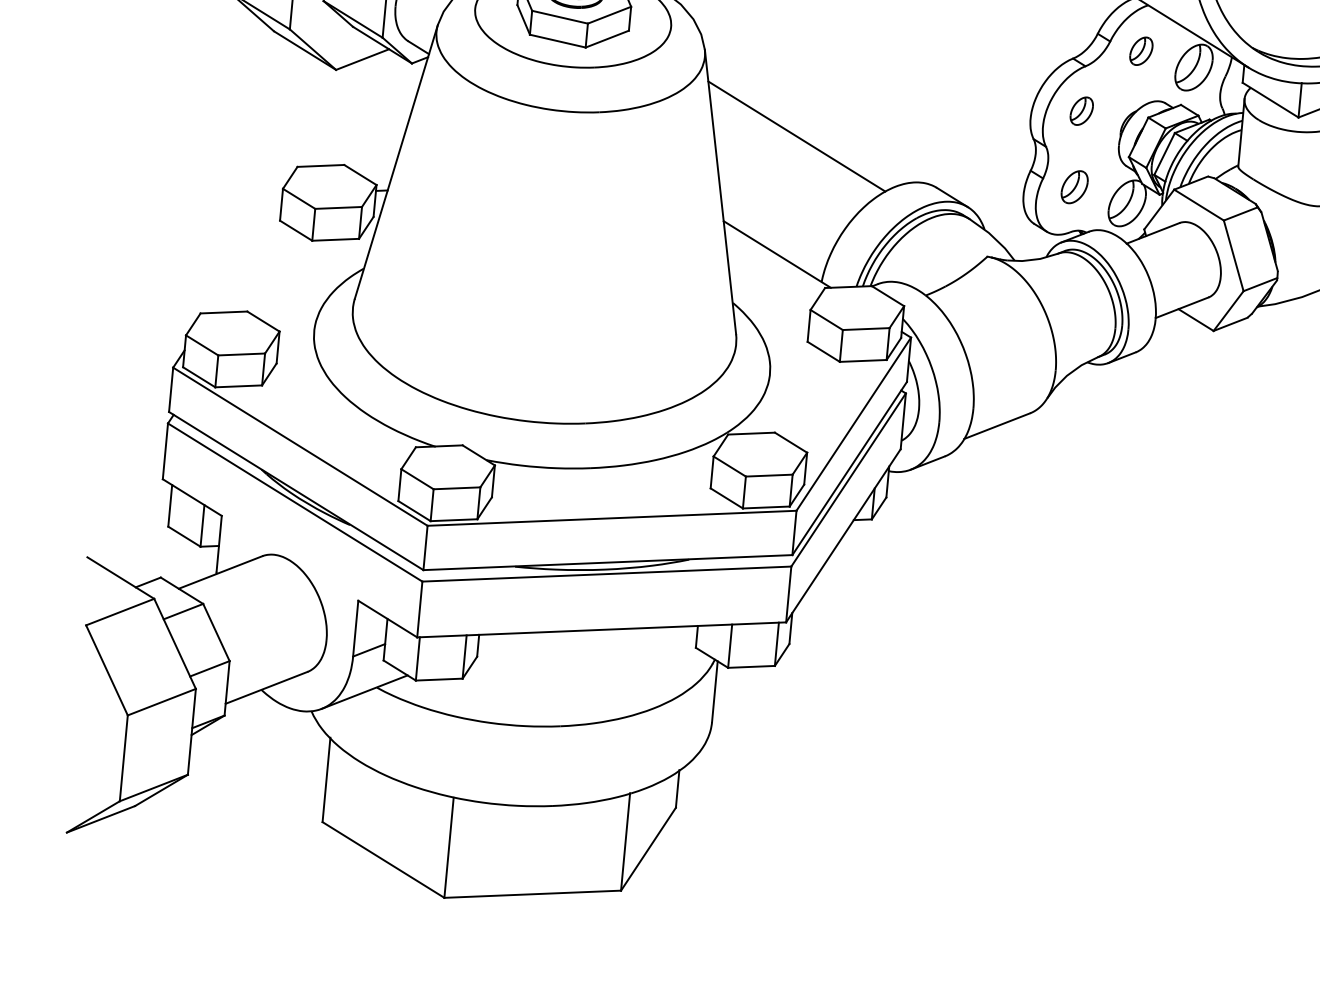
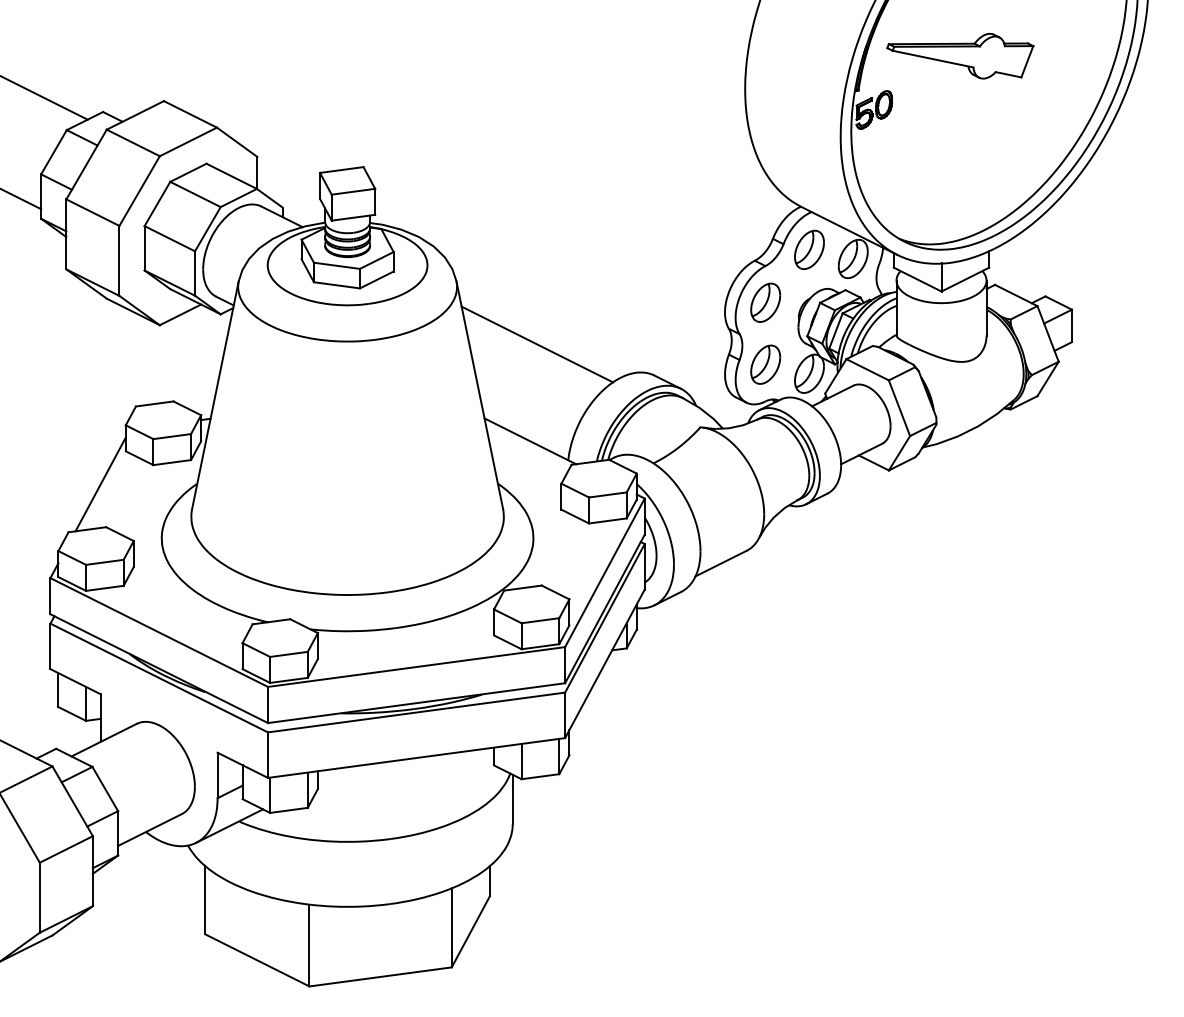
part: (1141, 50) -> (809, 249), size x1.67
part: (1081, 110) -> (765, 302), size x1.67
part: (1074, 187) -> (765, 364), size x1.43
line: (245, 258) -> (100, 484), added

